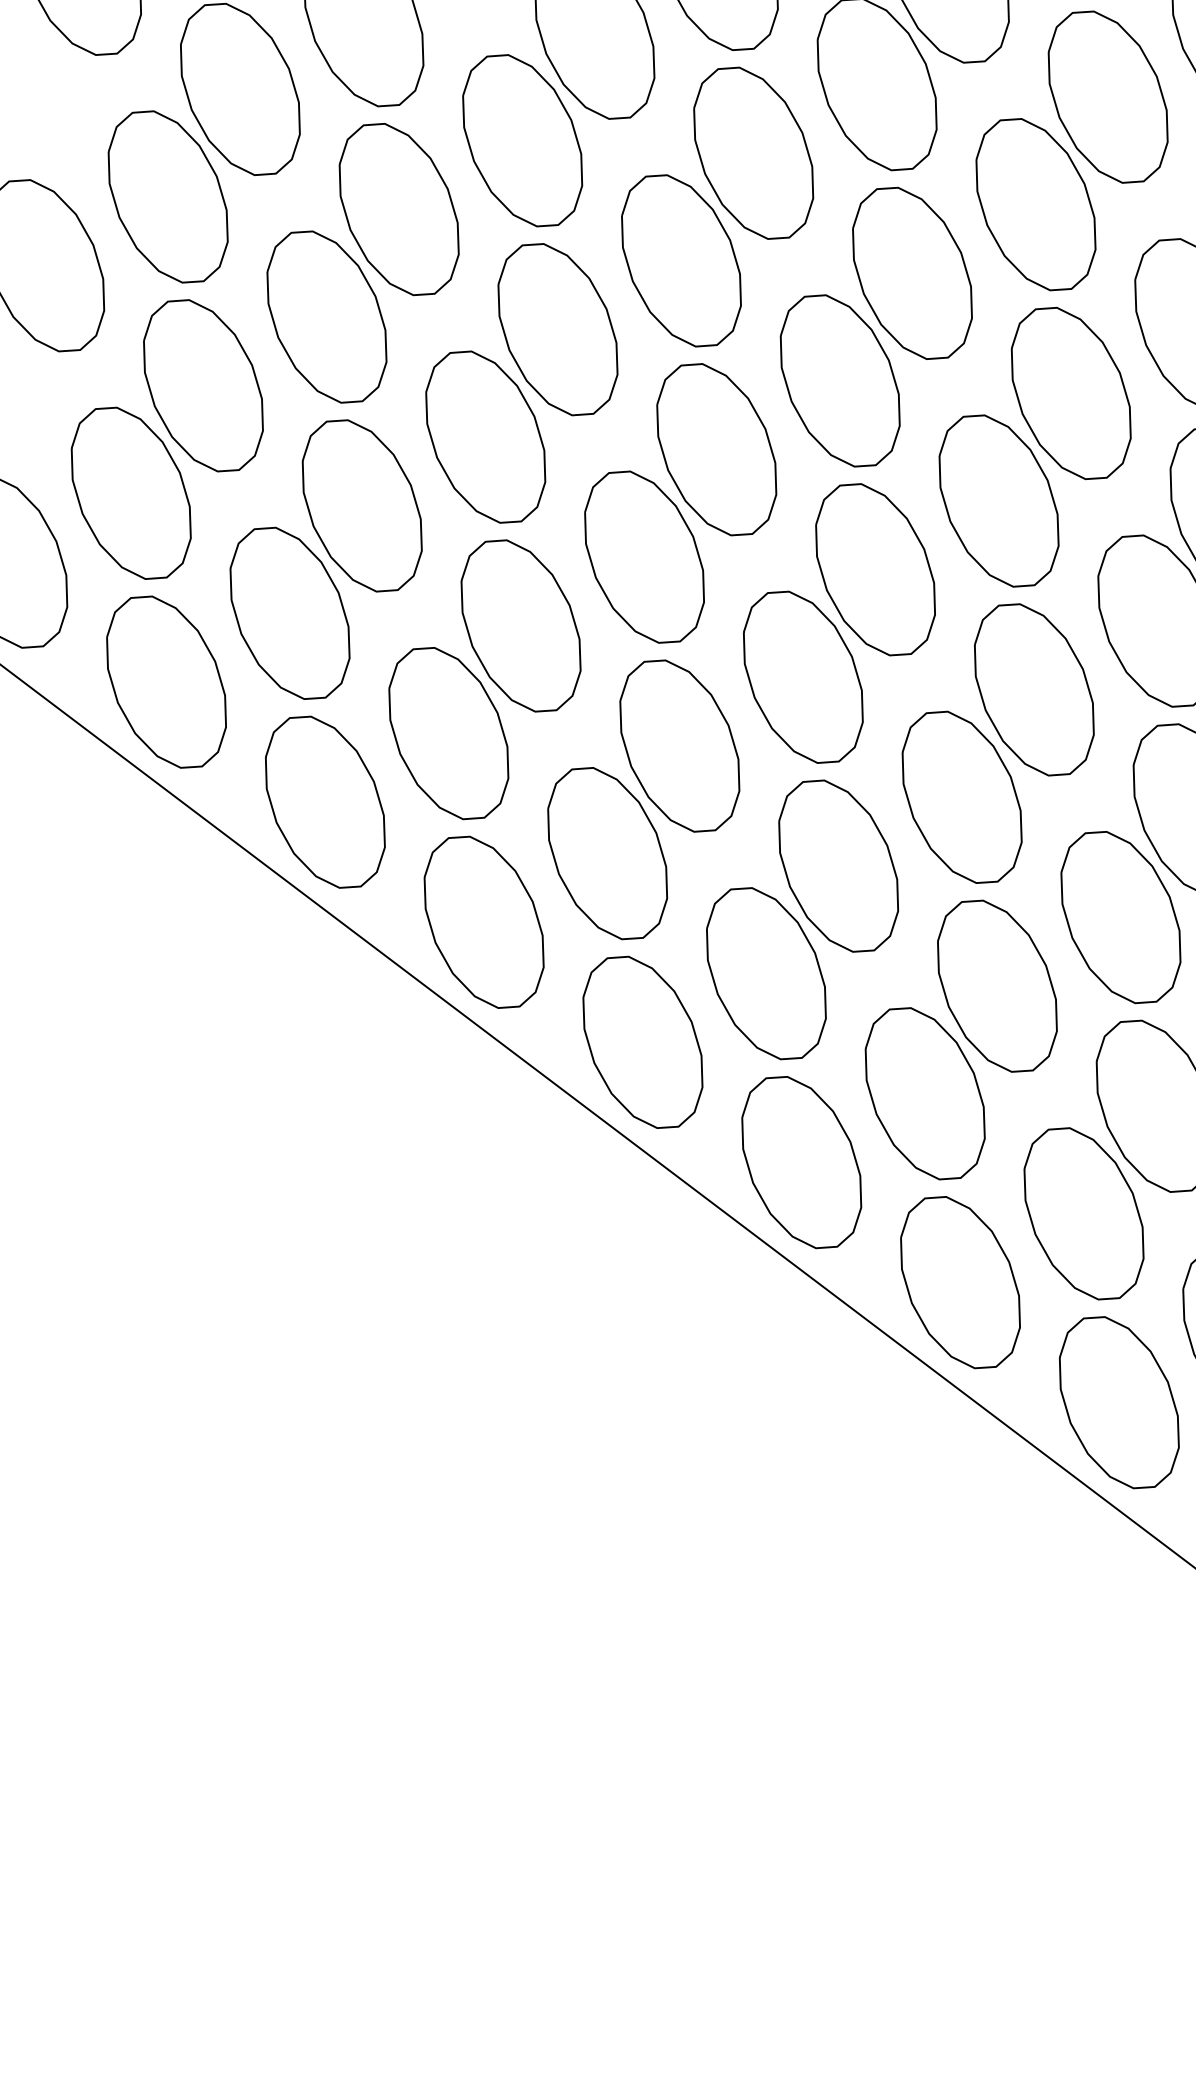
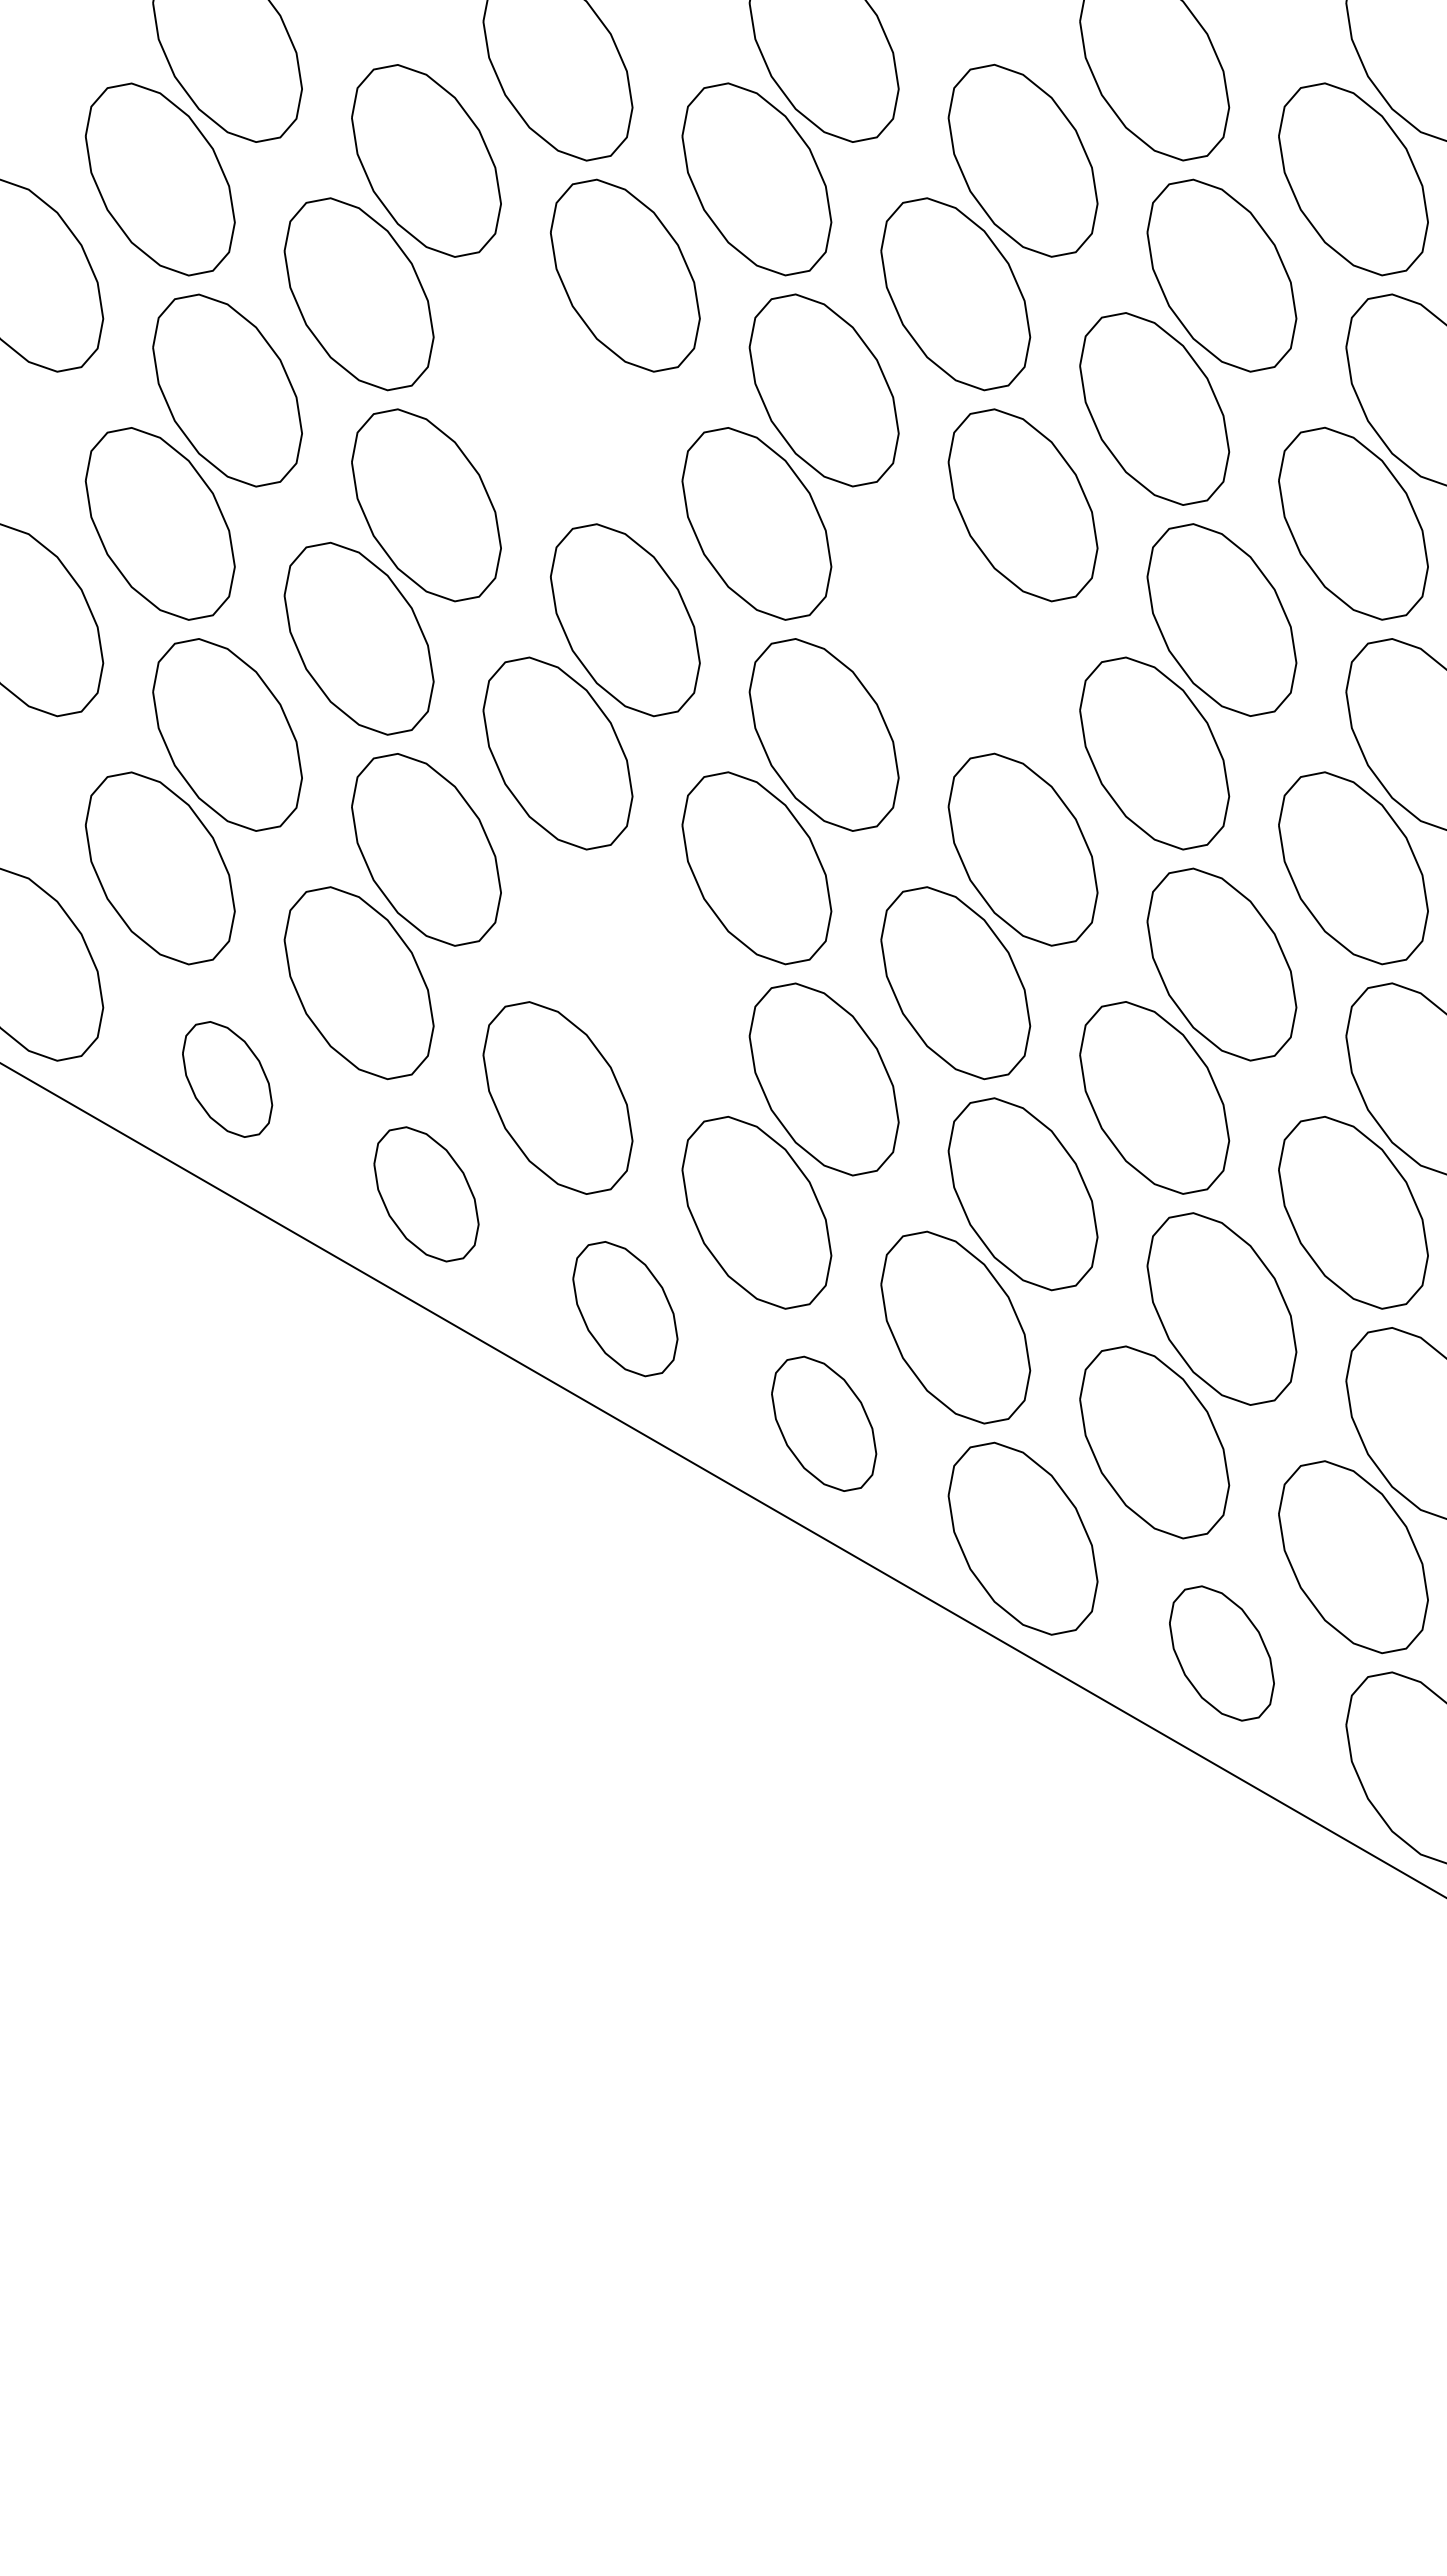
part: (522, 140) -> (557, 408), removed
part: (840, 380) -> (955, 638), removed
part: (521, 625) -> (625, 964), removed
part: (166, 682) -> (227, 1079), size x0.6
part: (325, 802) -> (426, 1194), size x0.7
part: (484, 921) -> (625, 1308), size x0.7
part: (642, 1042) -> (823, 1423), size x0.7
part: (960, 1282) -> (1221, 1653), size x0.7

